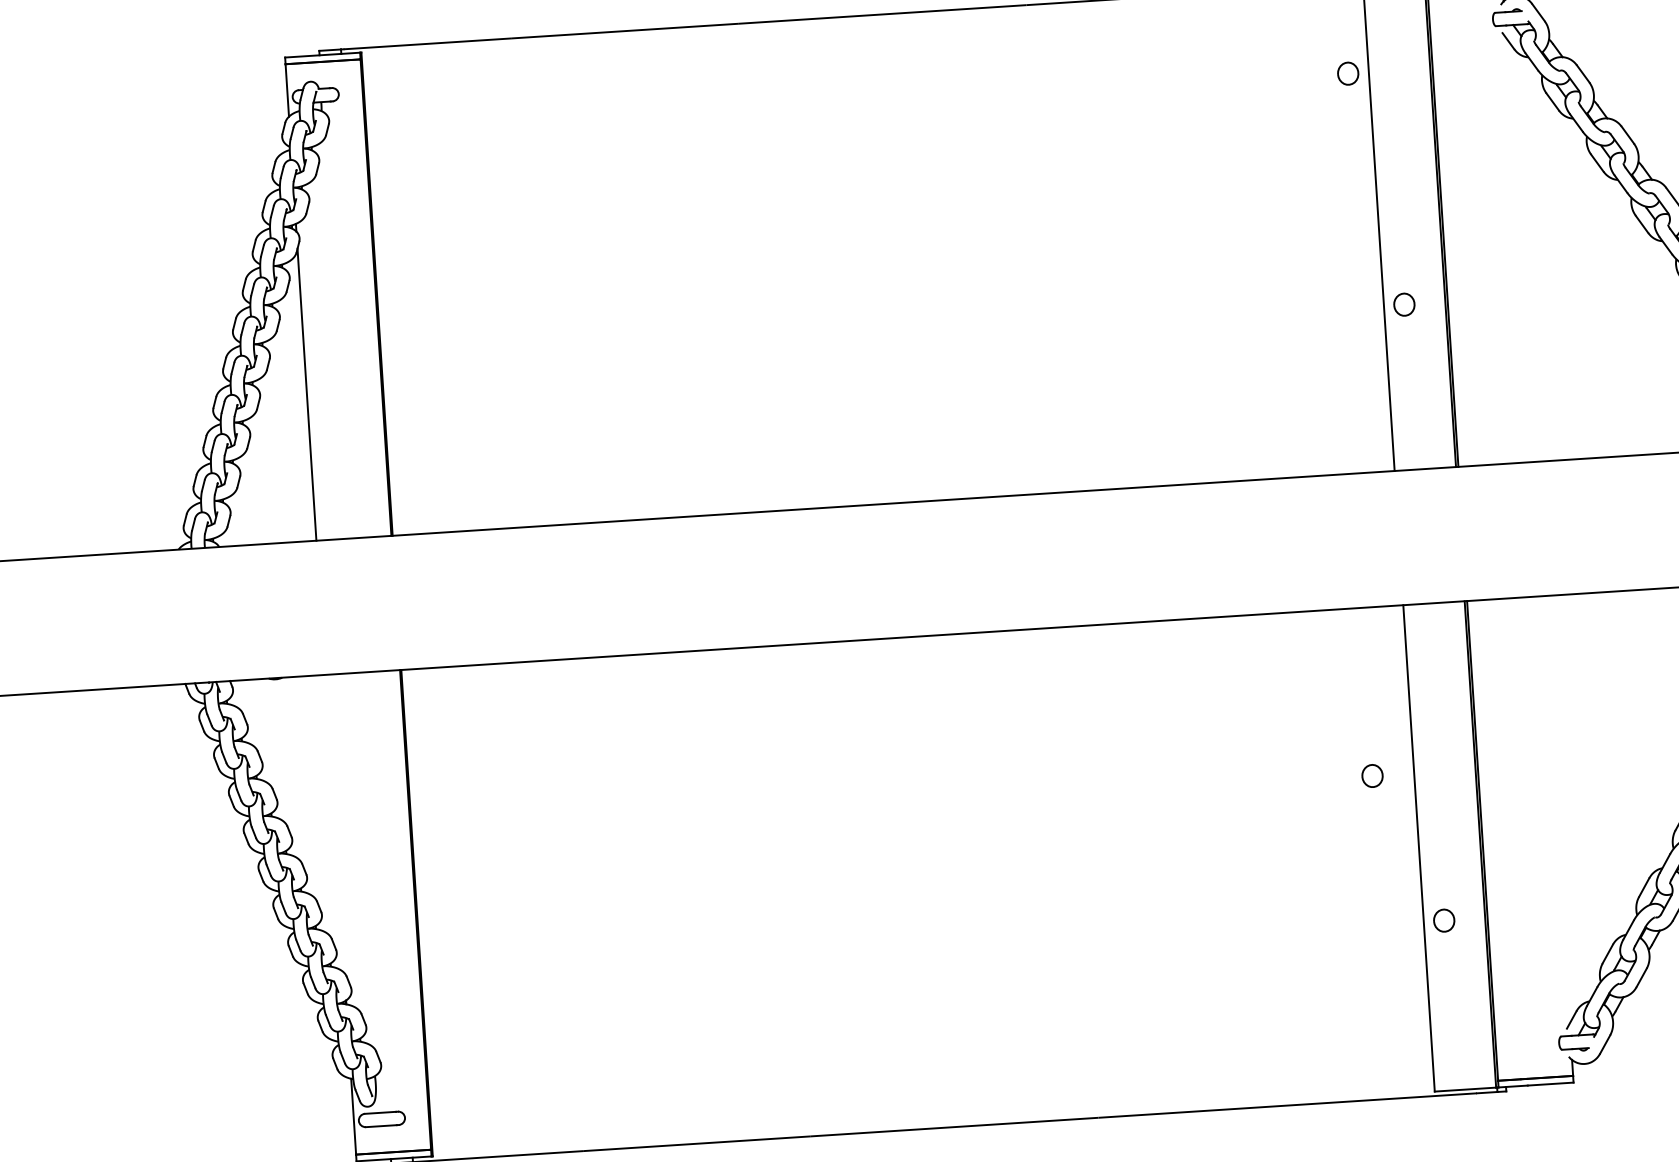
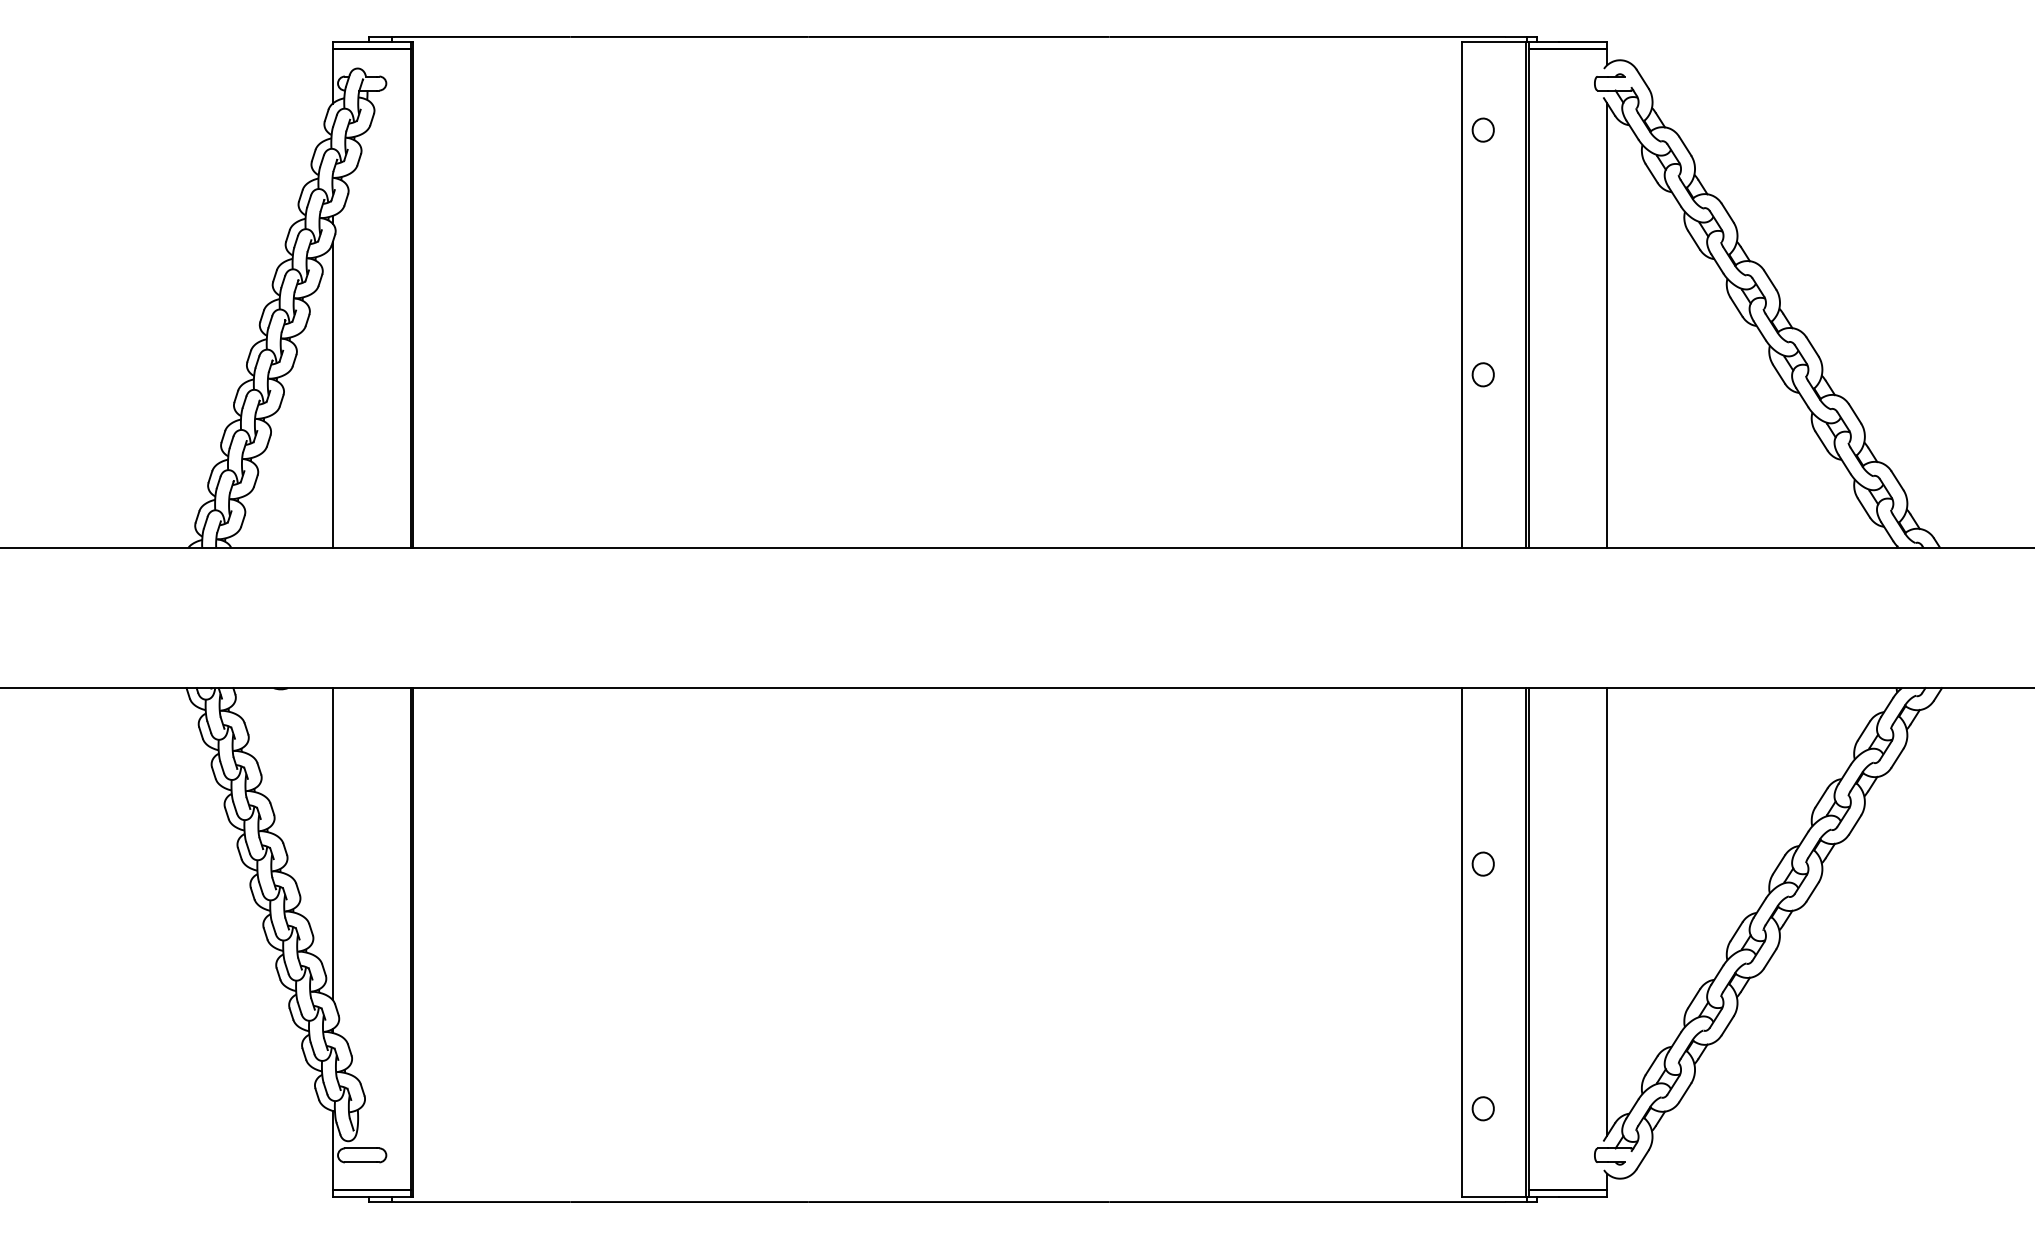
part: (1347, 73) -> (1482, 129), moved
line: (1519, 249) -> (1607, 325), added
part: (1371, 775) -> (1482, 863), moved
line: (1556, 809) -> (1607, 911), added
line: (334, 824) -> (332, 844), added
part: (1443, 920) -> (1482, 1108), moved

